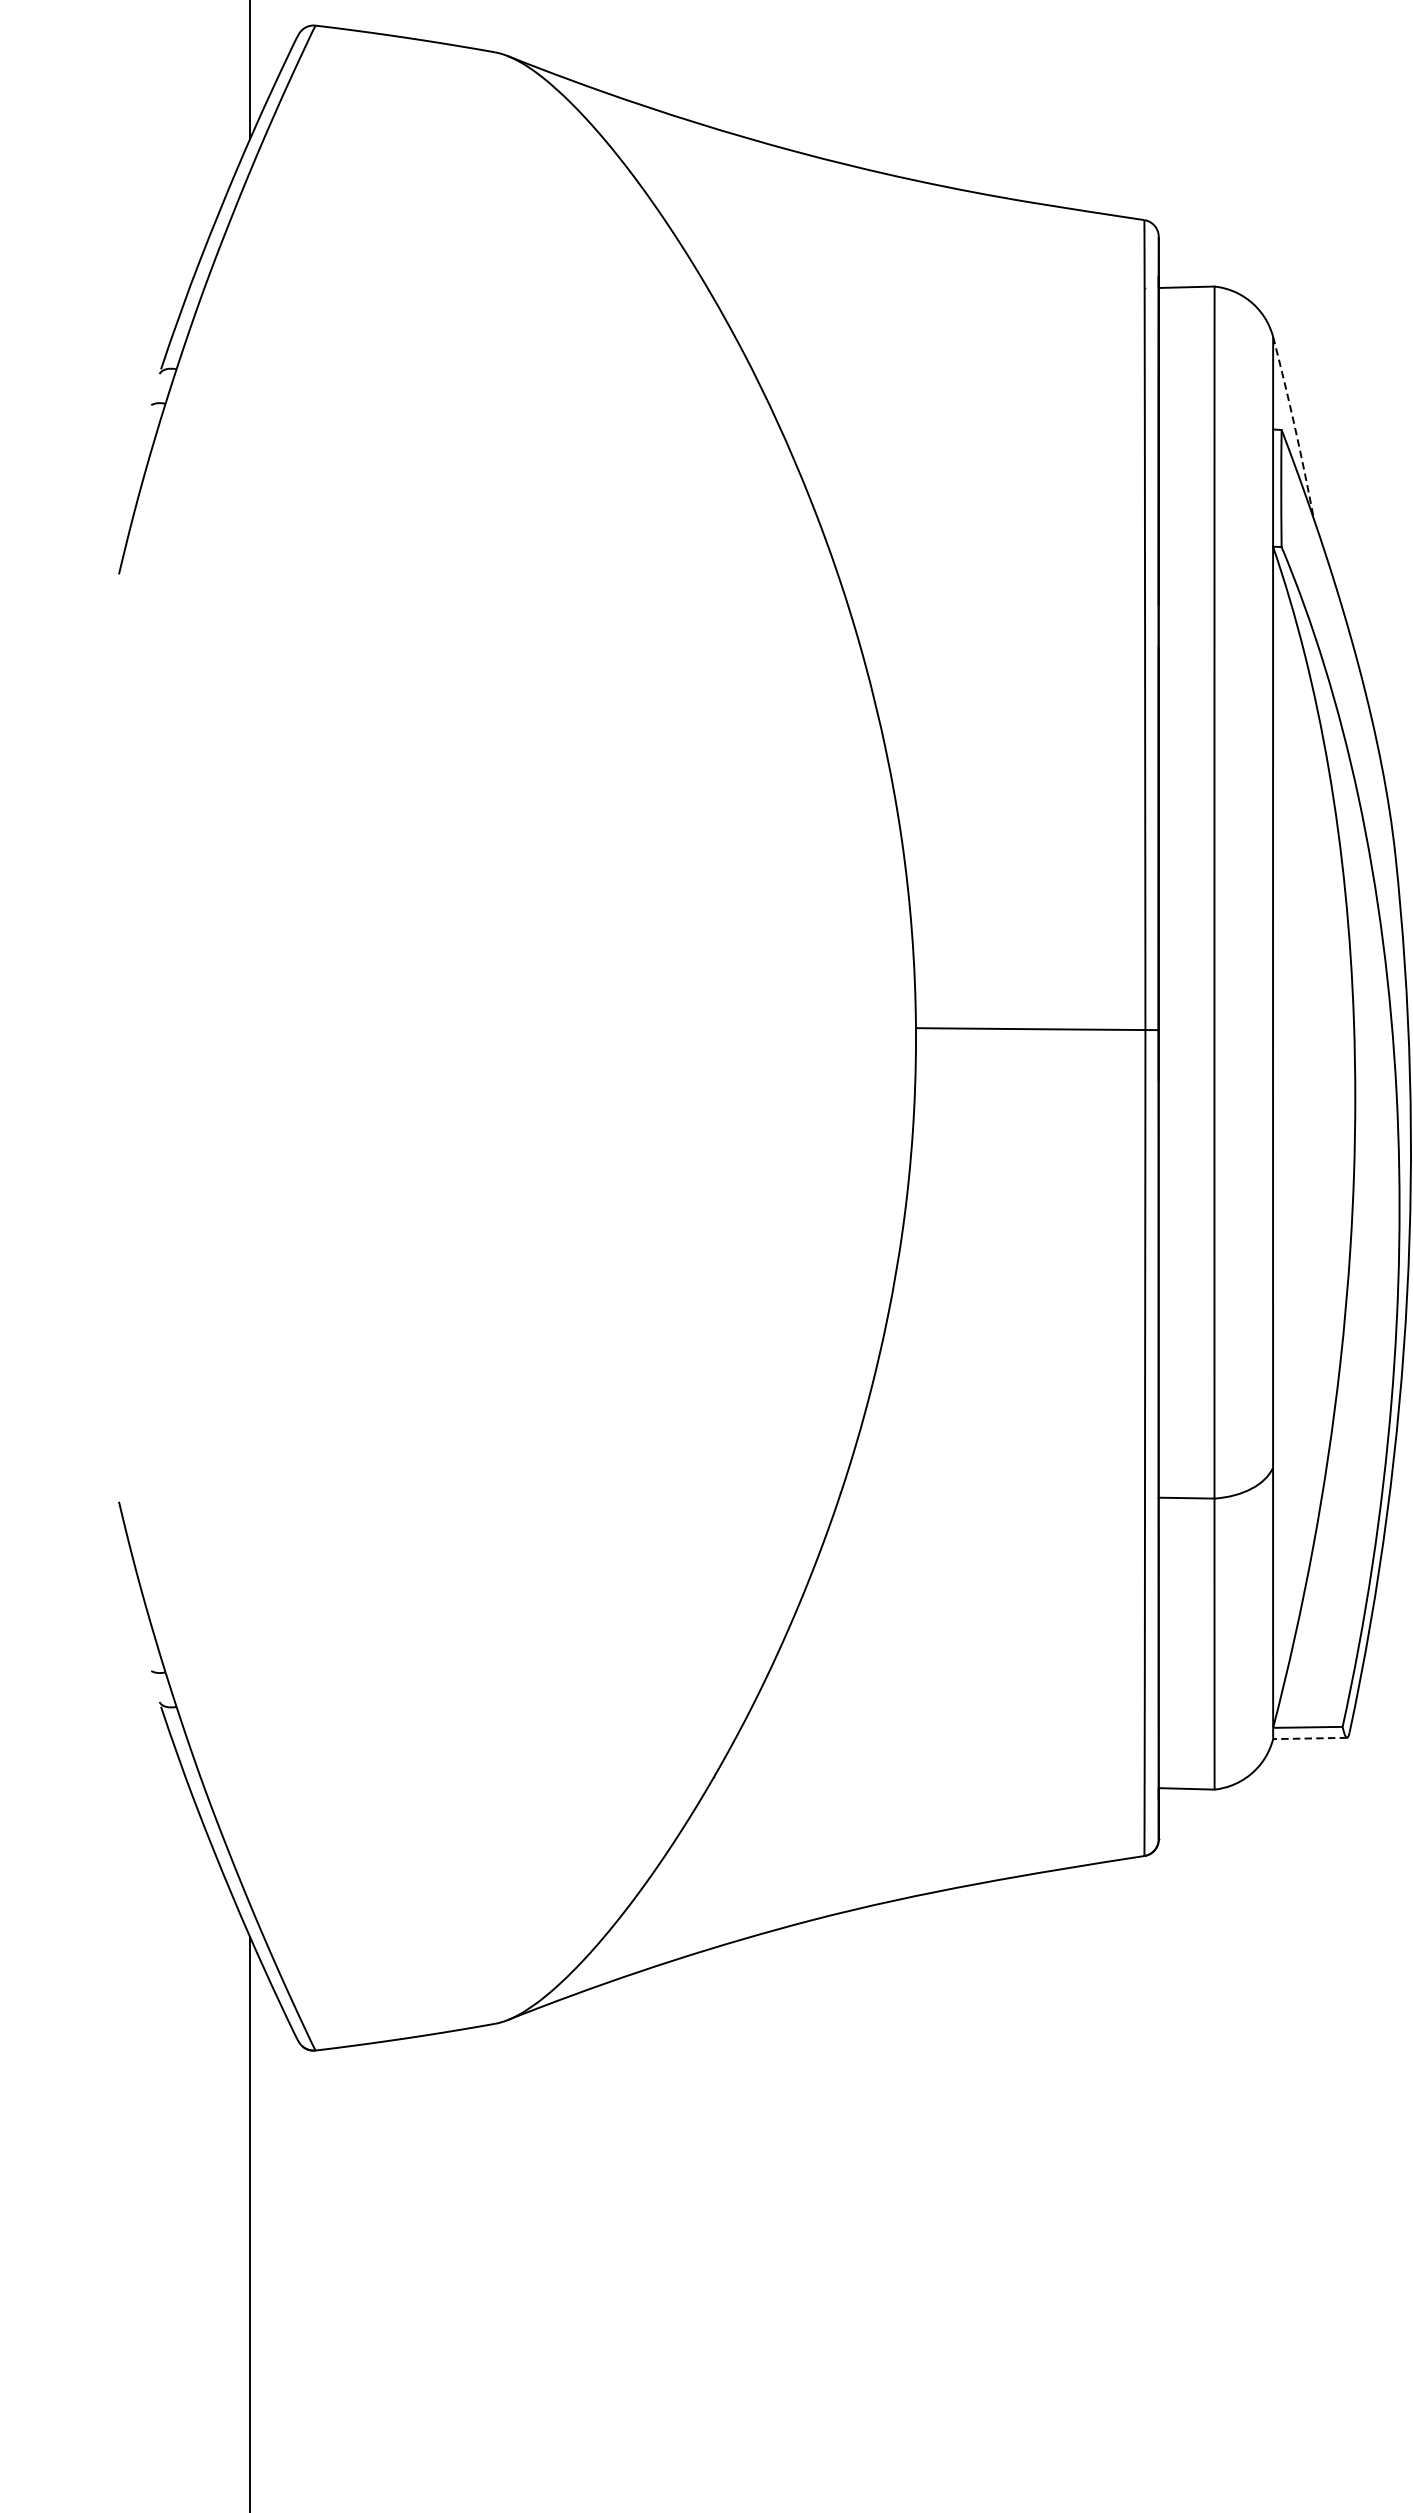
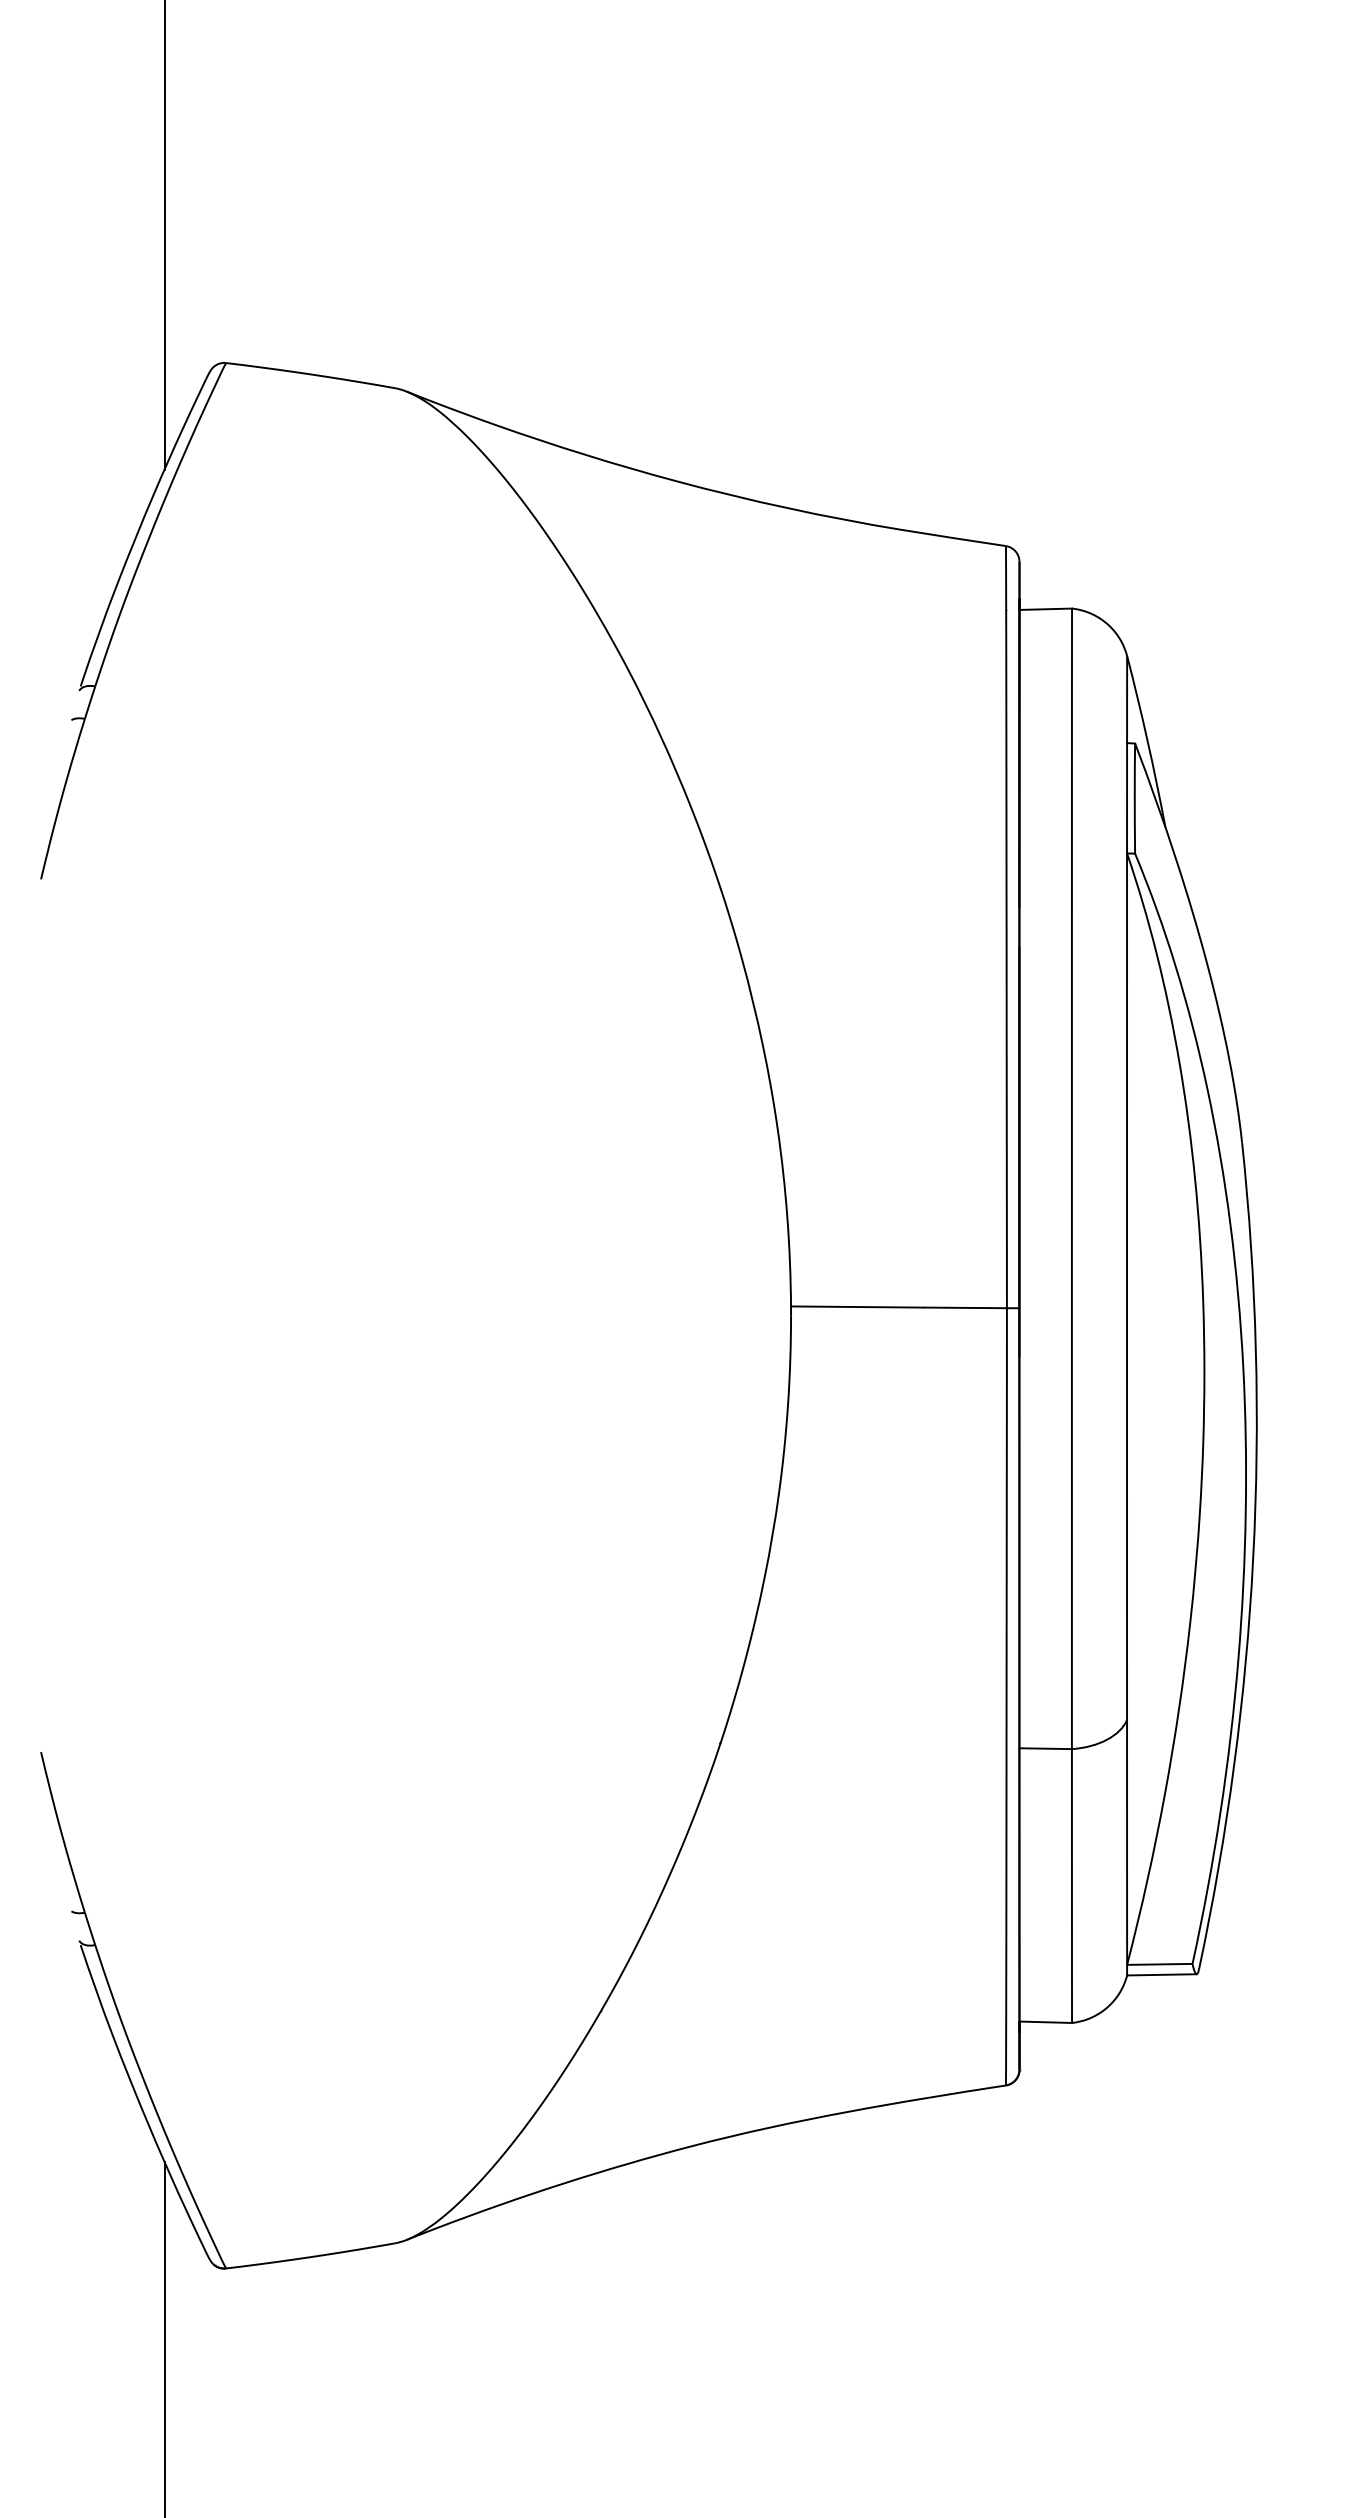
arc: (1294, 427) -> (1147, 741), dashed -> solid
line: (1309, 1738) -> (1161, 1974), dashed -> solid

